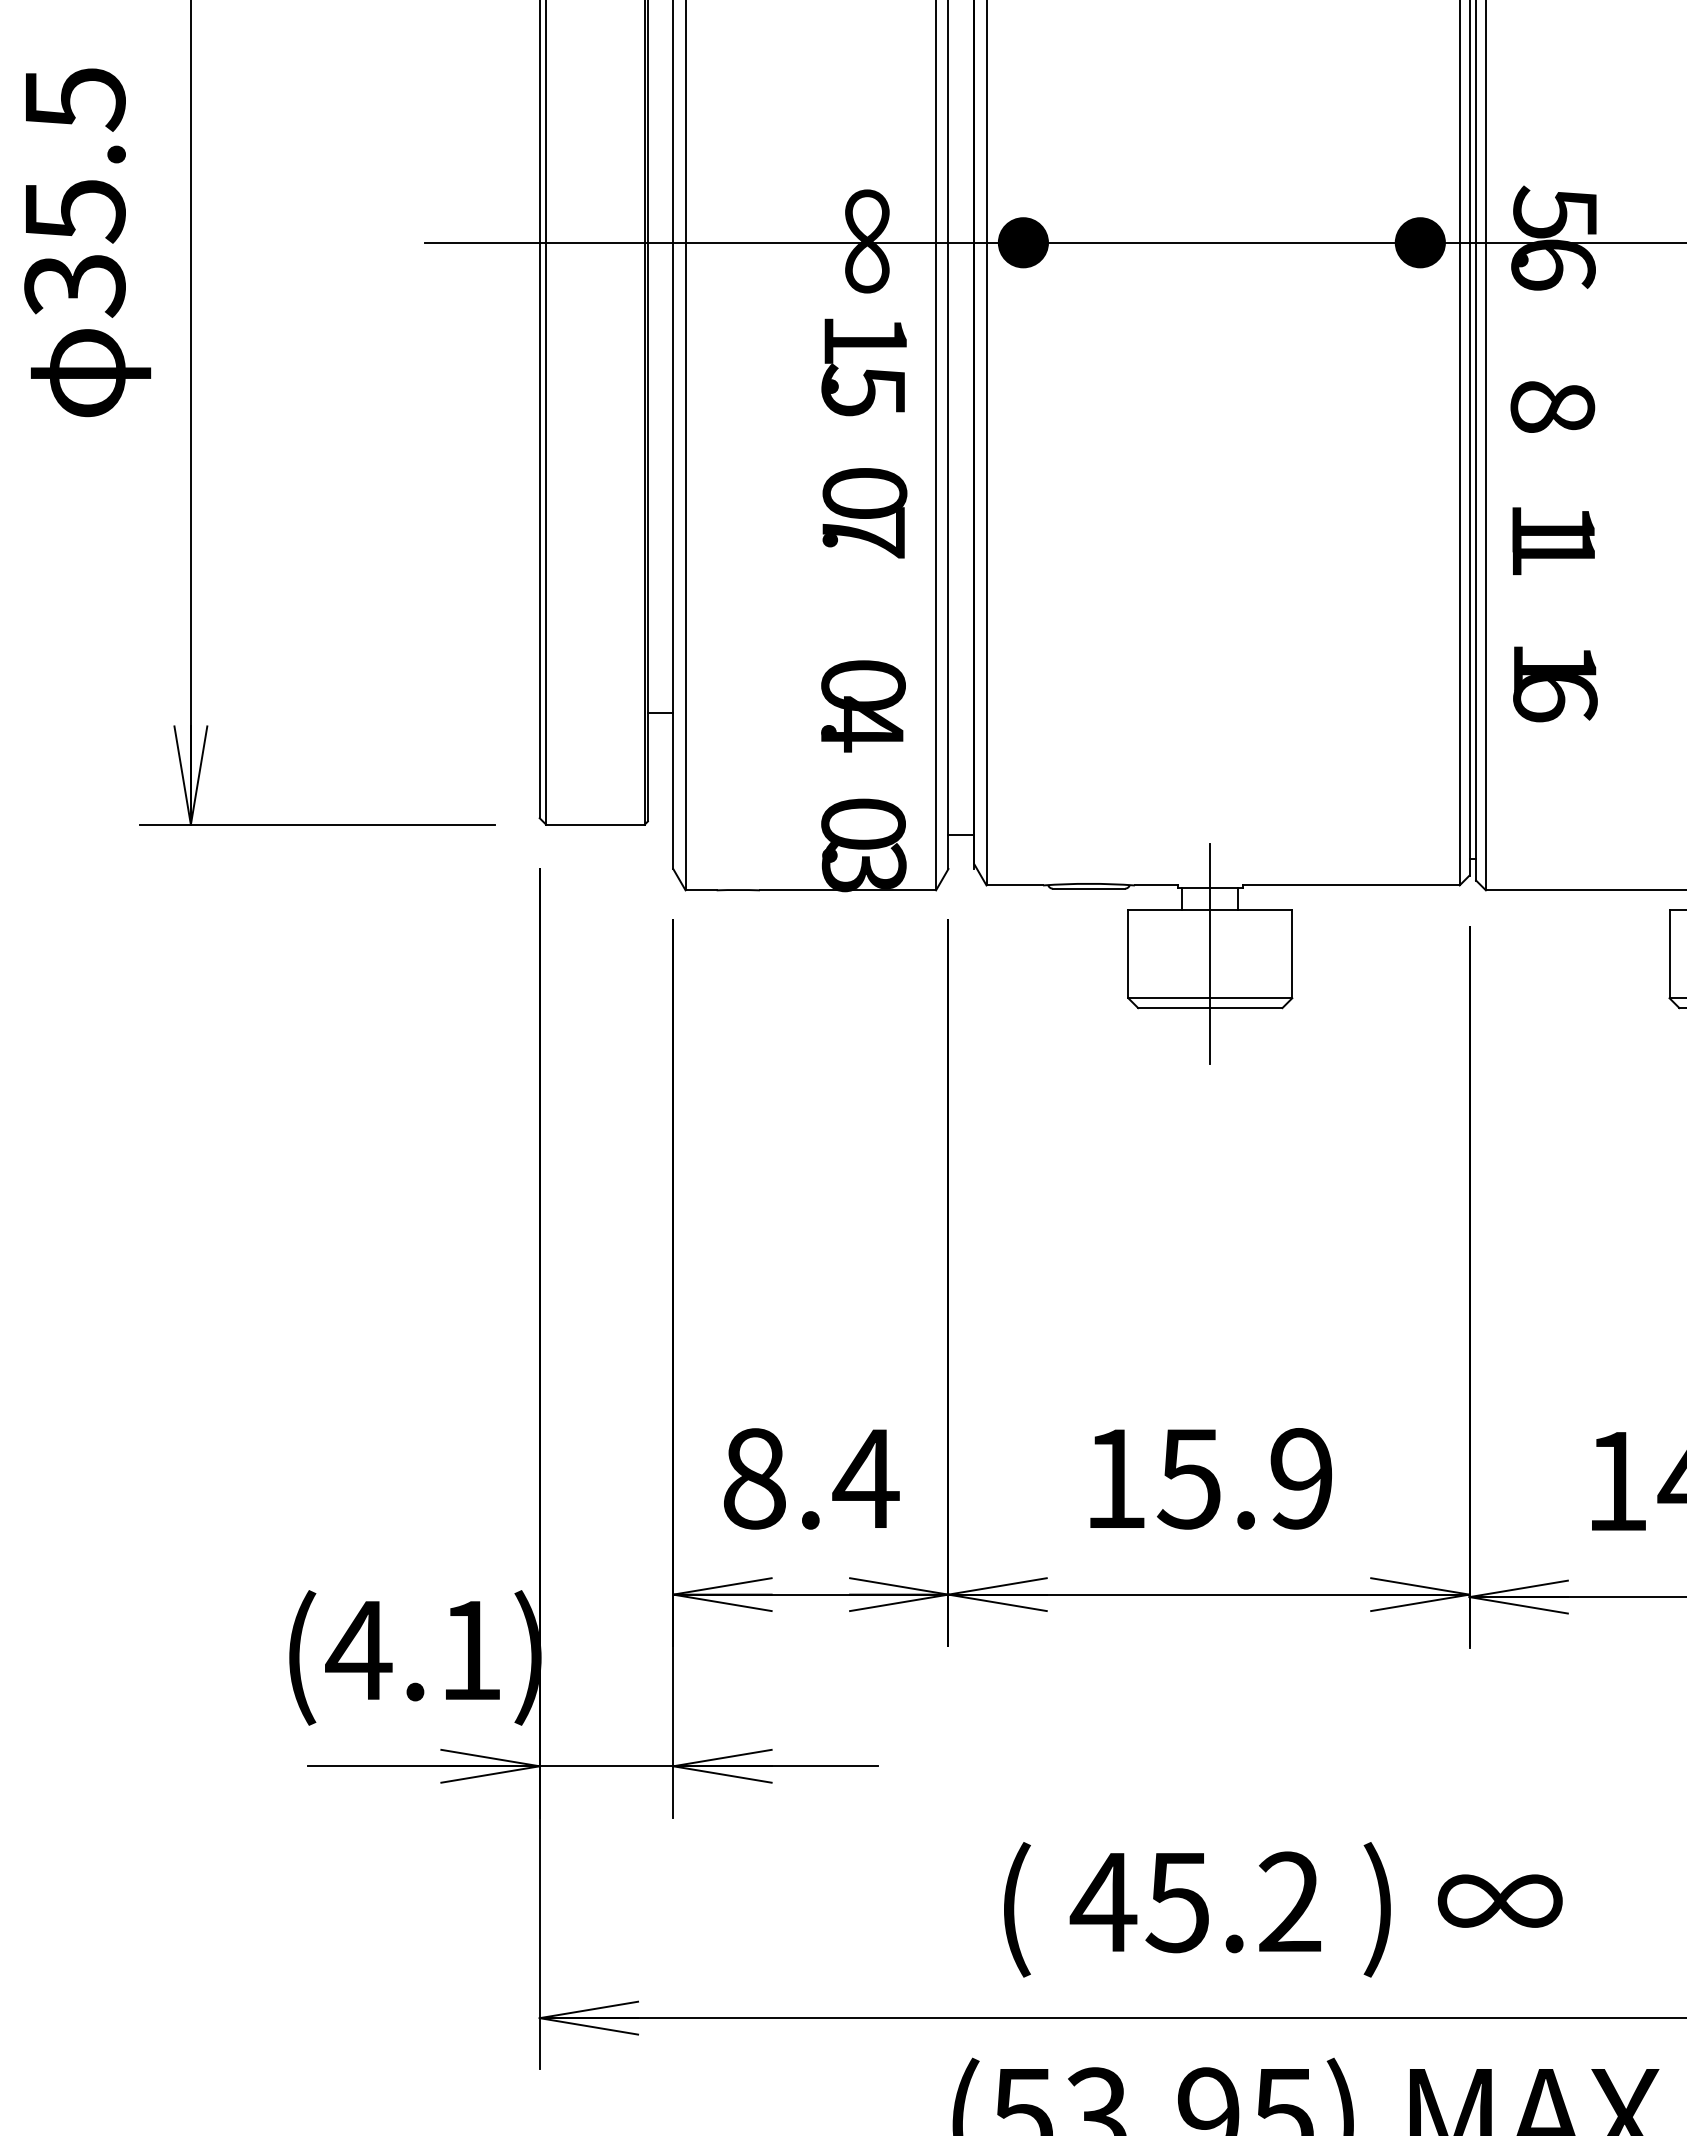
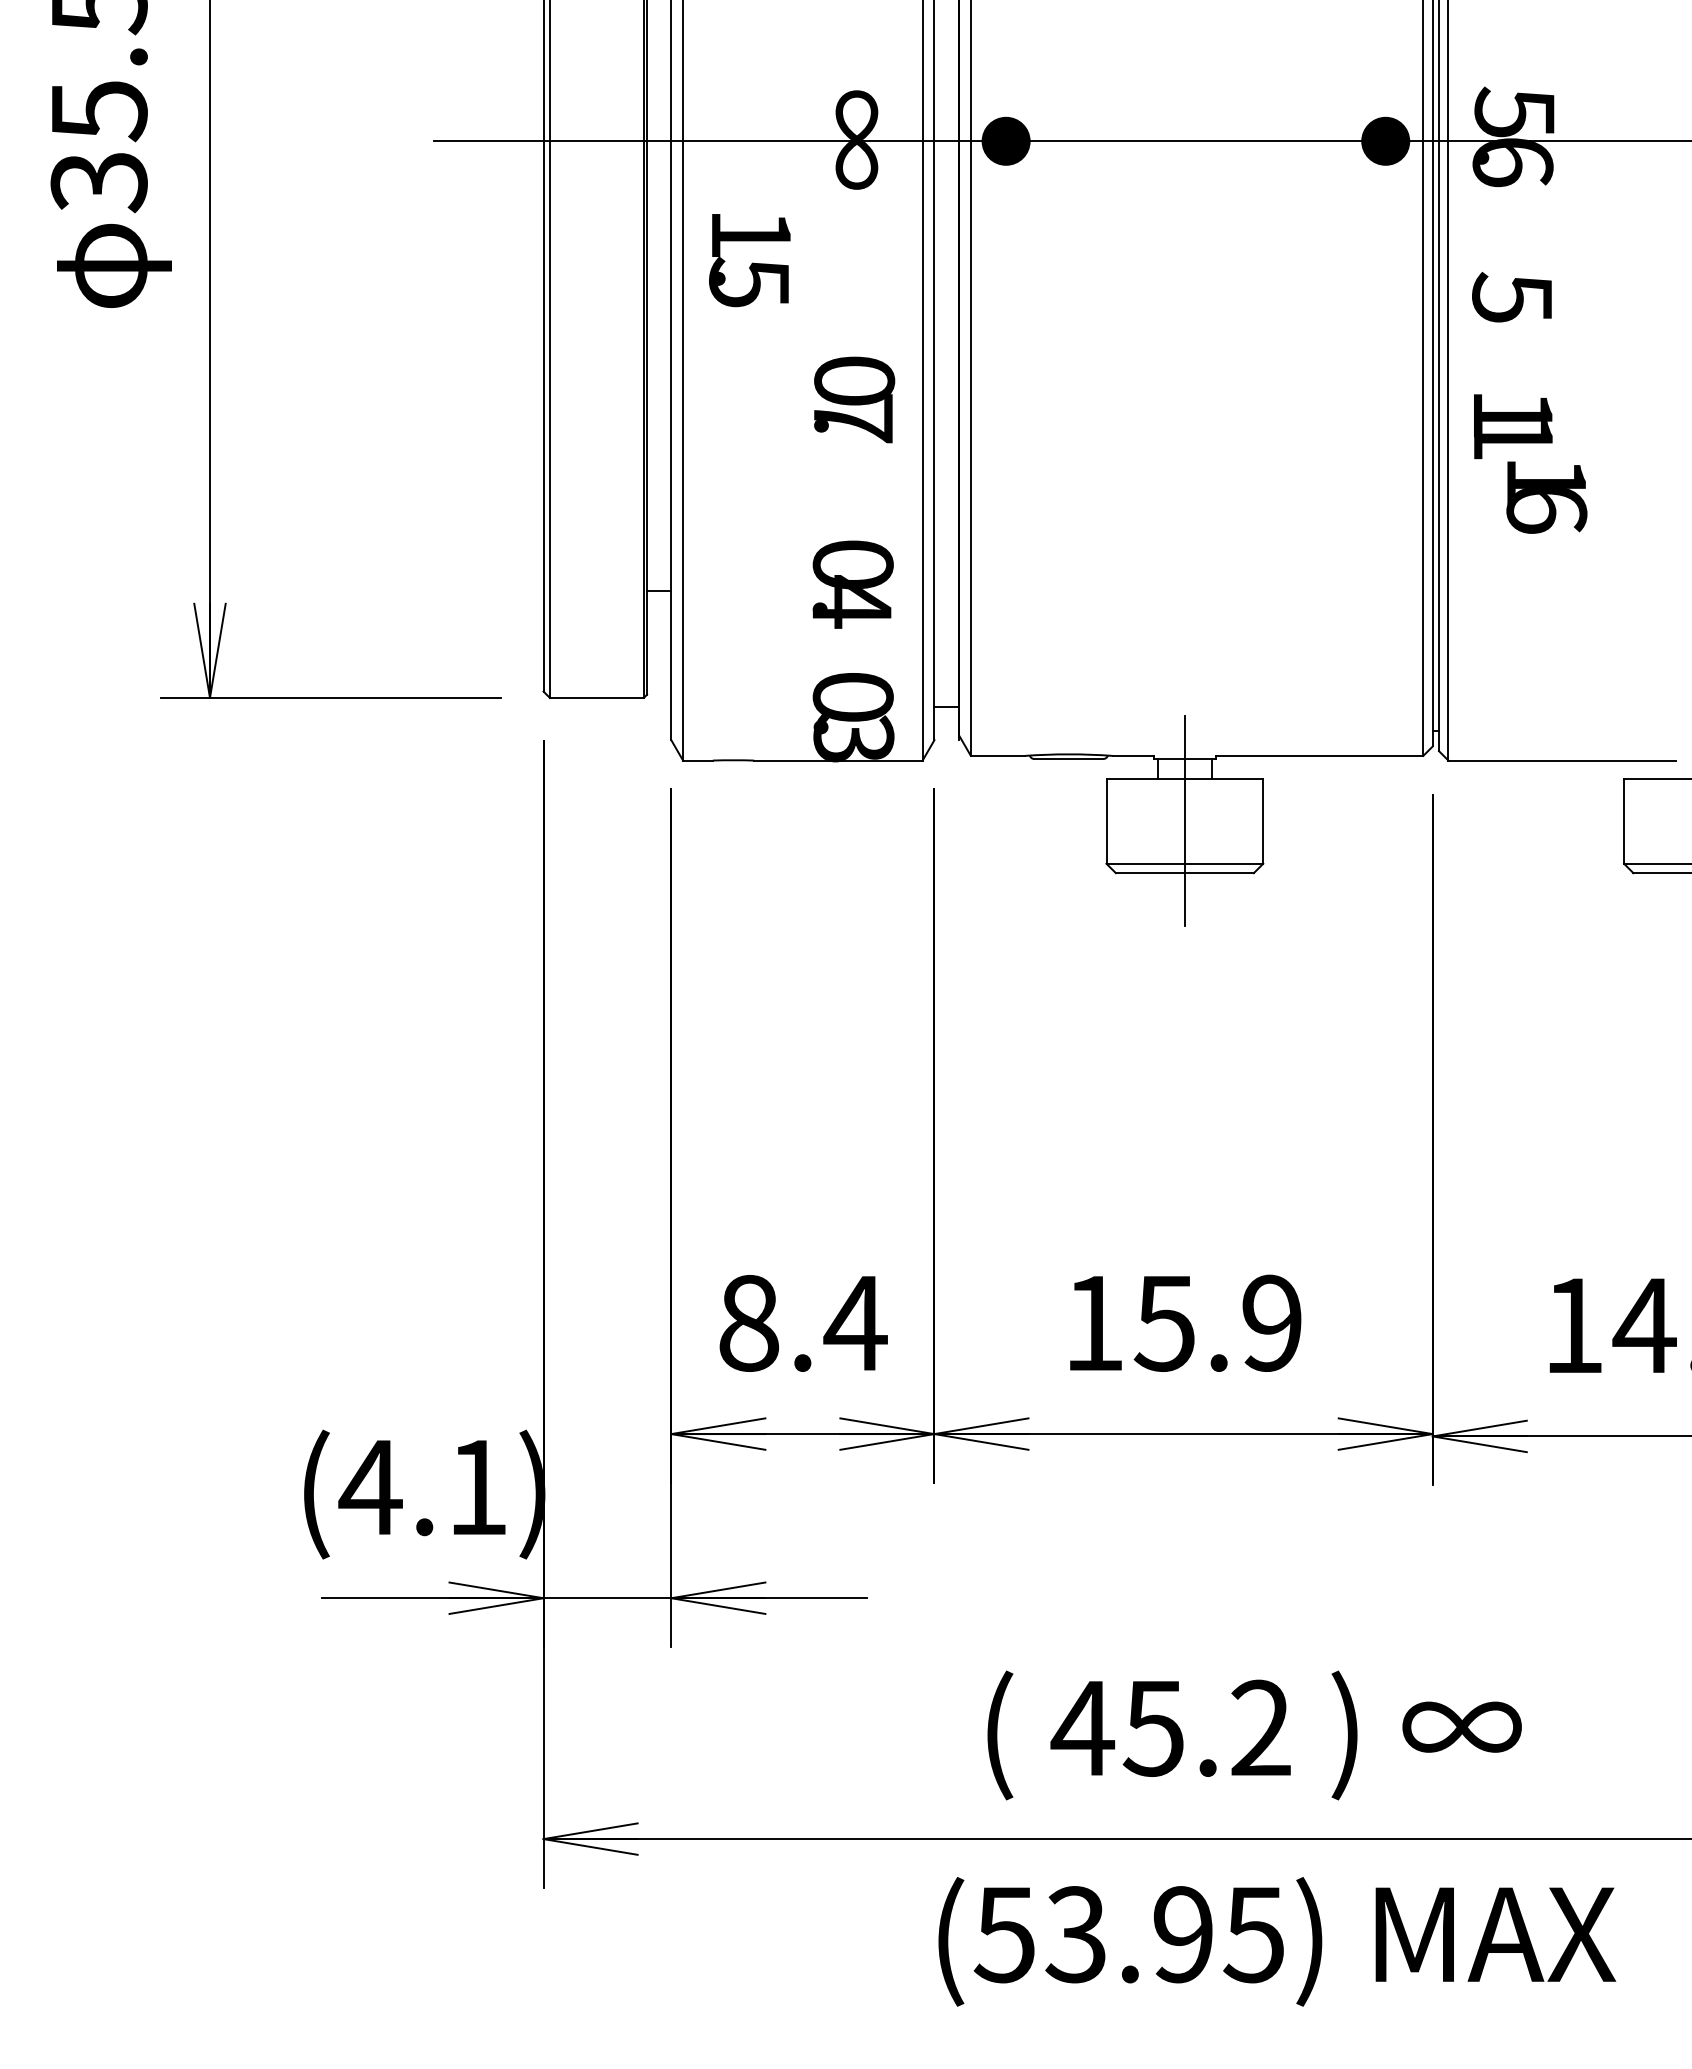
text: (863, 367) -> (749, 260), moved
text: (1552, 406) -> (1512, 297), 8 -> 5
text: (1555, 684) -> (1546, 497), moved

